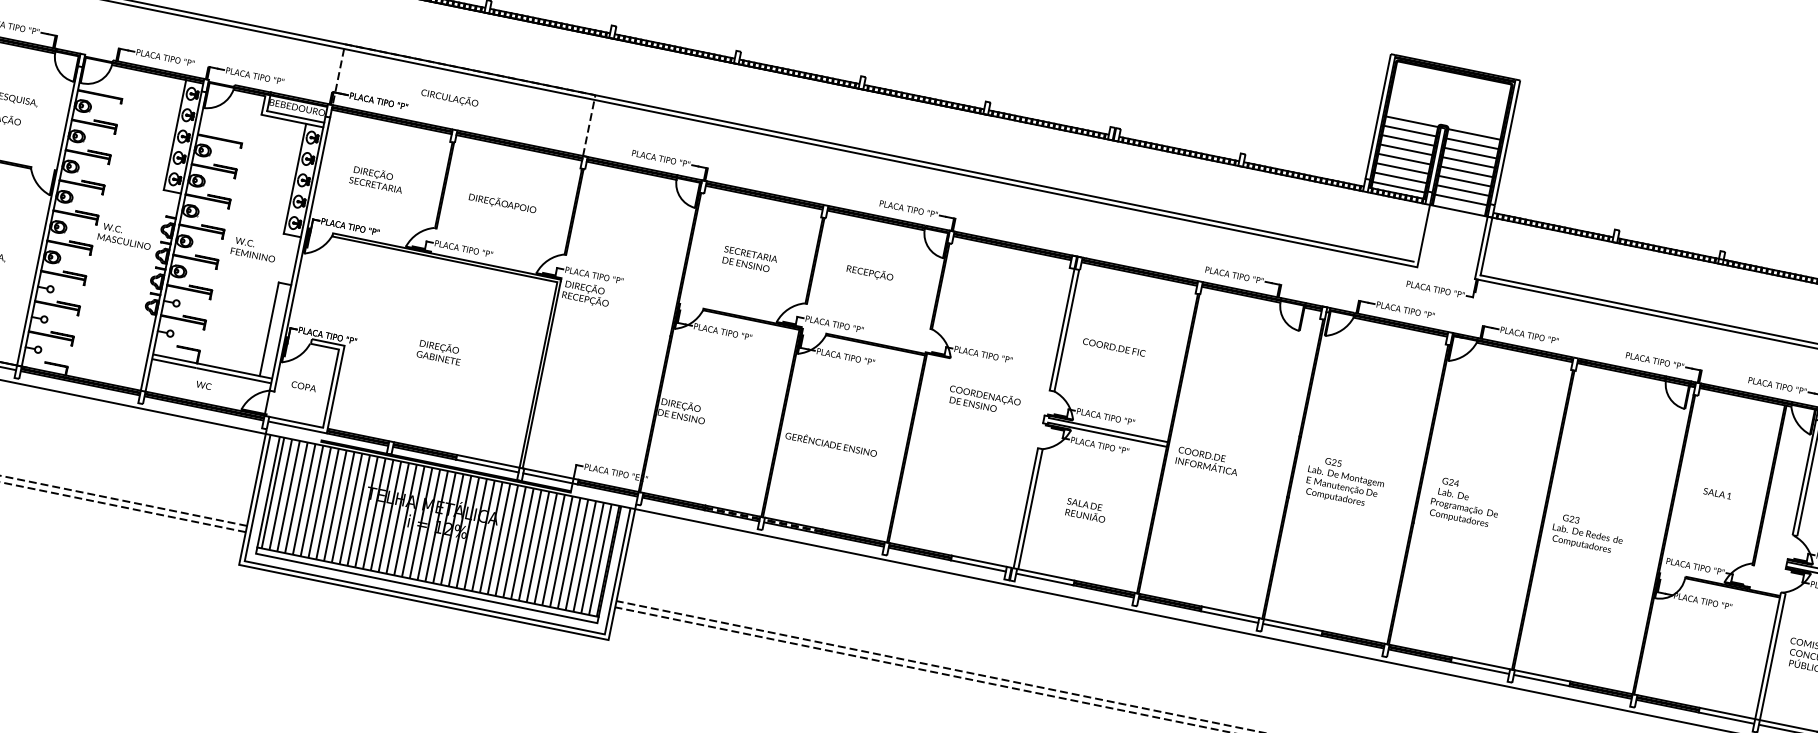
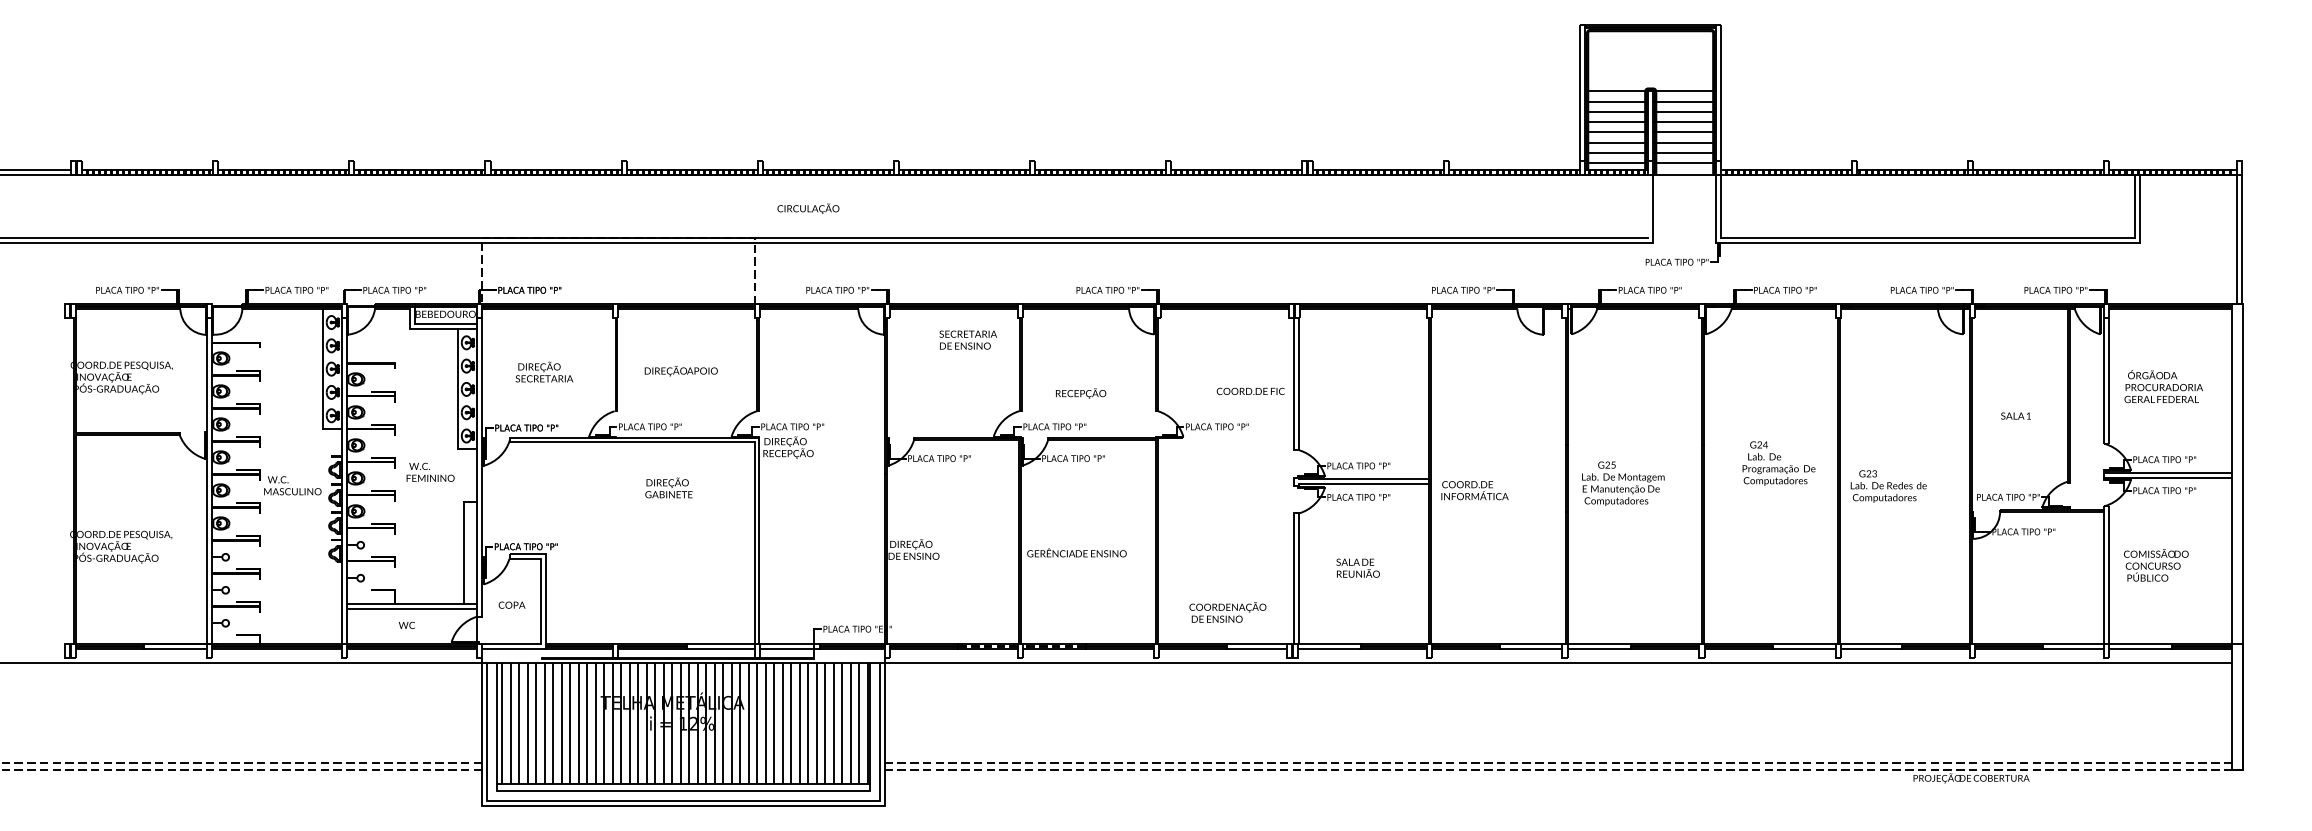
text: (449, 97) -> (808, 208), moved
text: (749, 258) -> (967, 339), moved
text: (870, 273) -> (1081, 393), moved
text: (1114, 346) -> (1250, 390), moved
text: (439, 351) -> (668, 487), moved
text: (983, 400) -> (1227, 612), moved
text: (1465, 502) -> (1778, 463), moved

